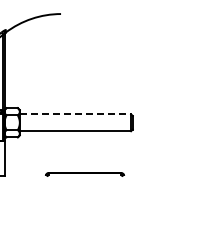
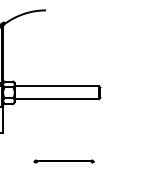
line: (75, 114) -> (56, 86), dashed -> solid
part: (84, 174) -> (63, 161), moved

